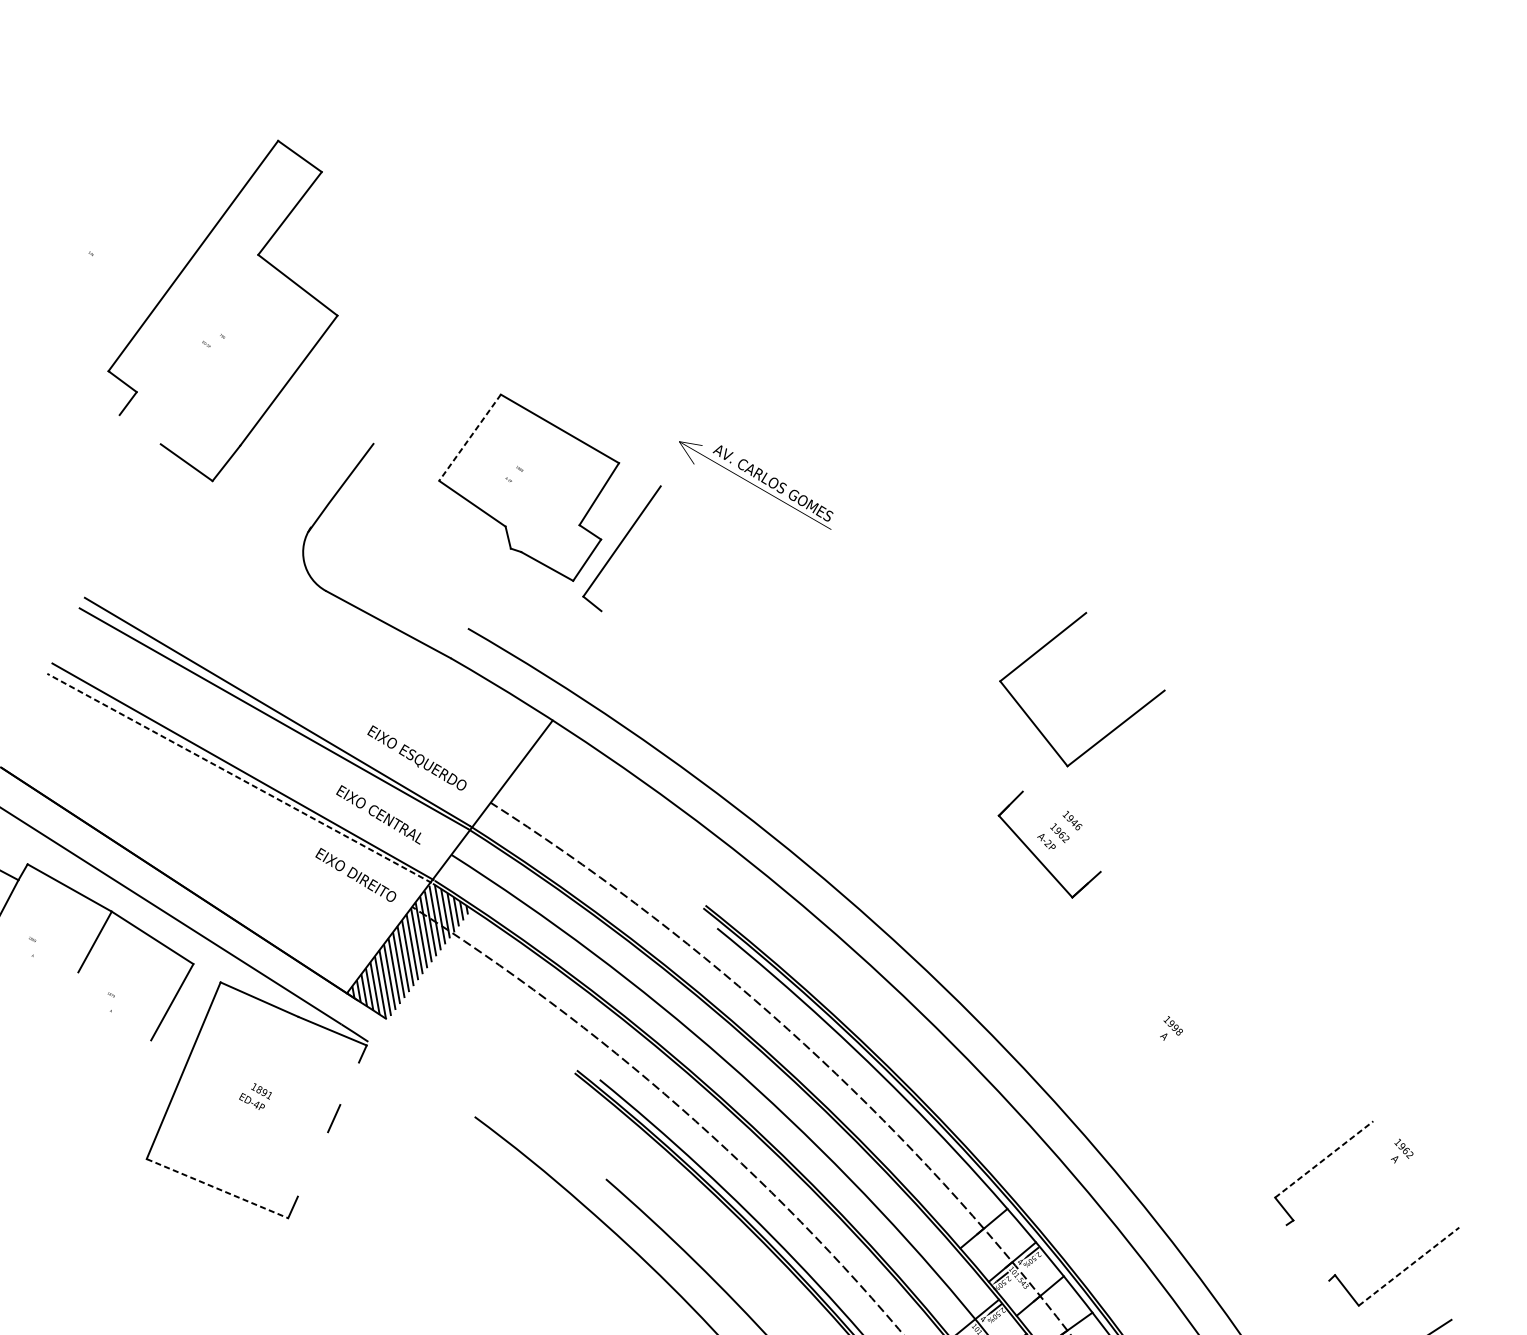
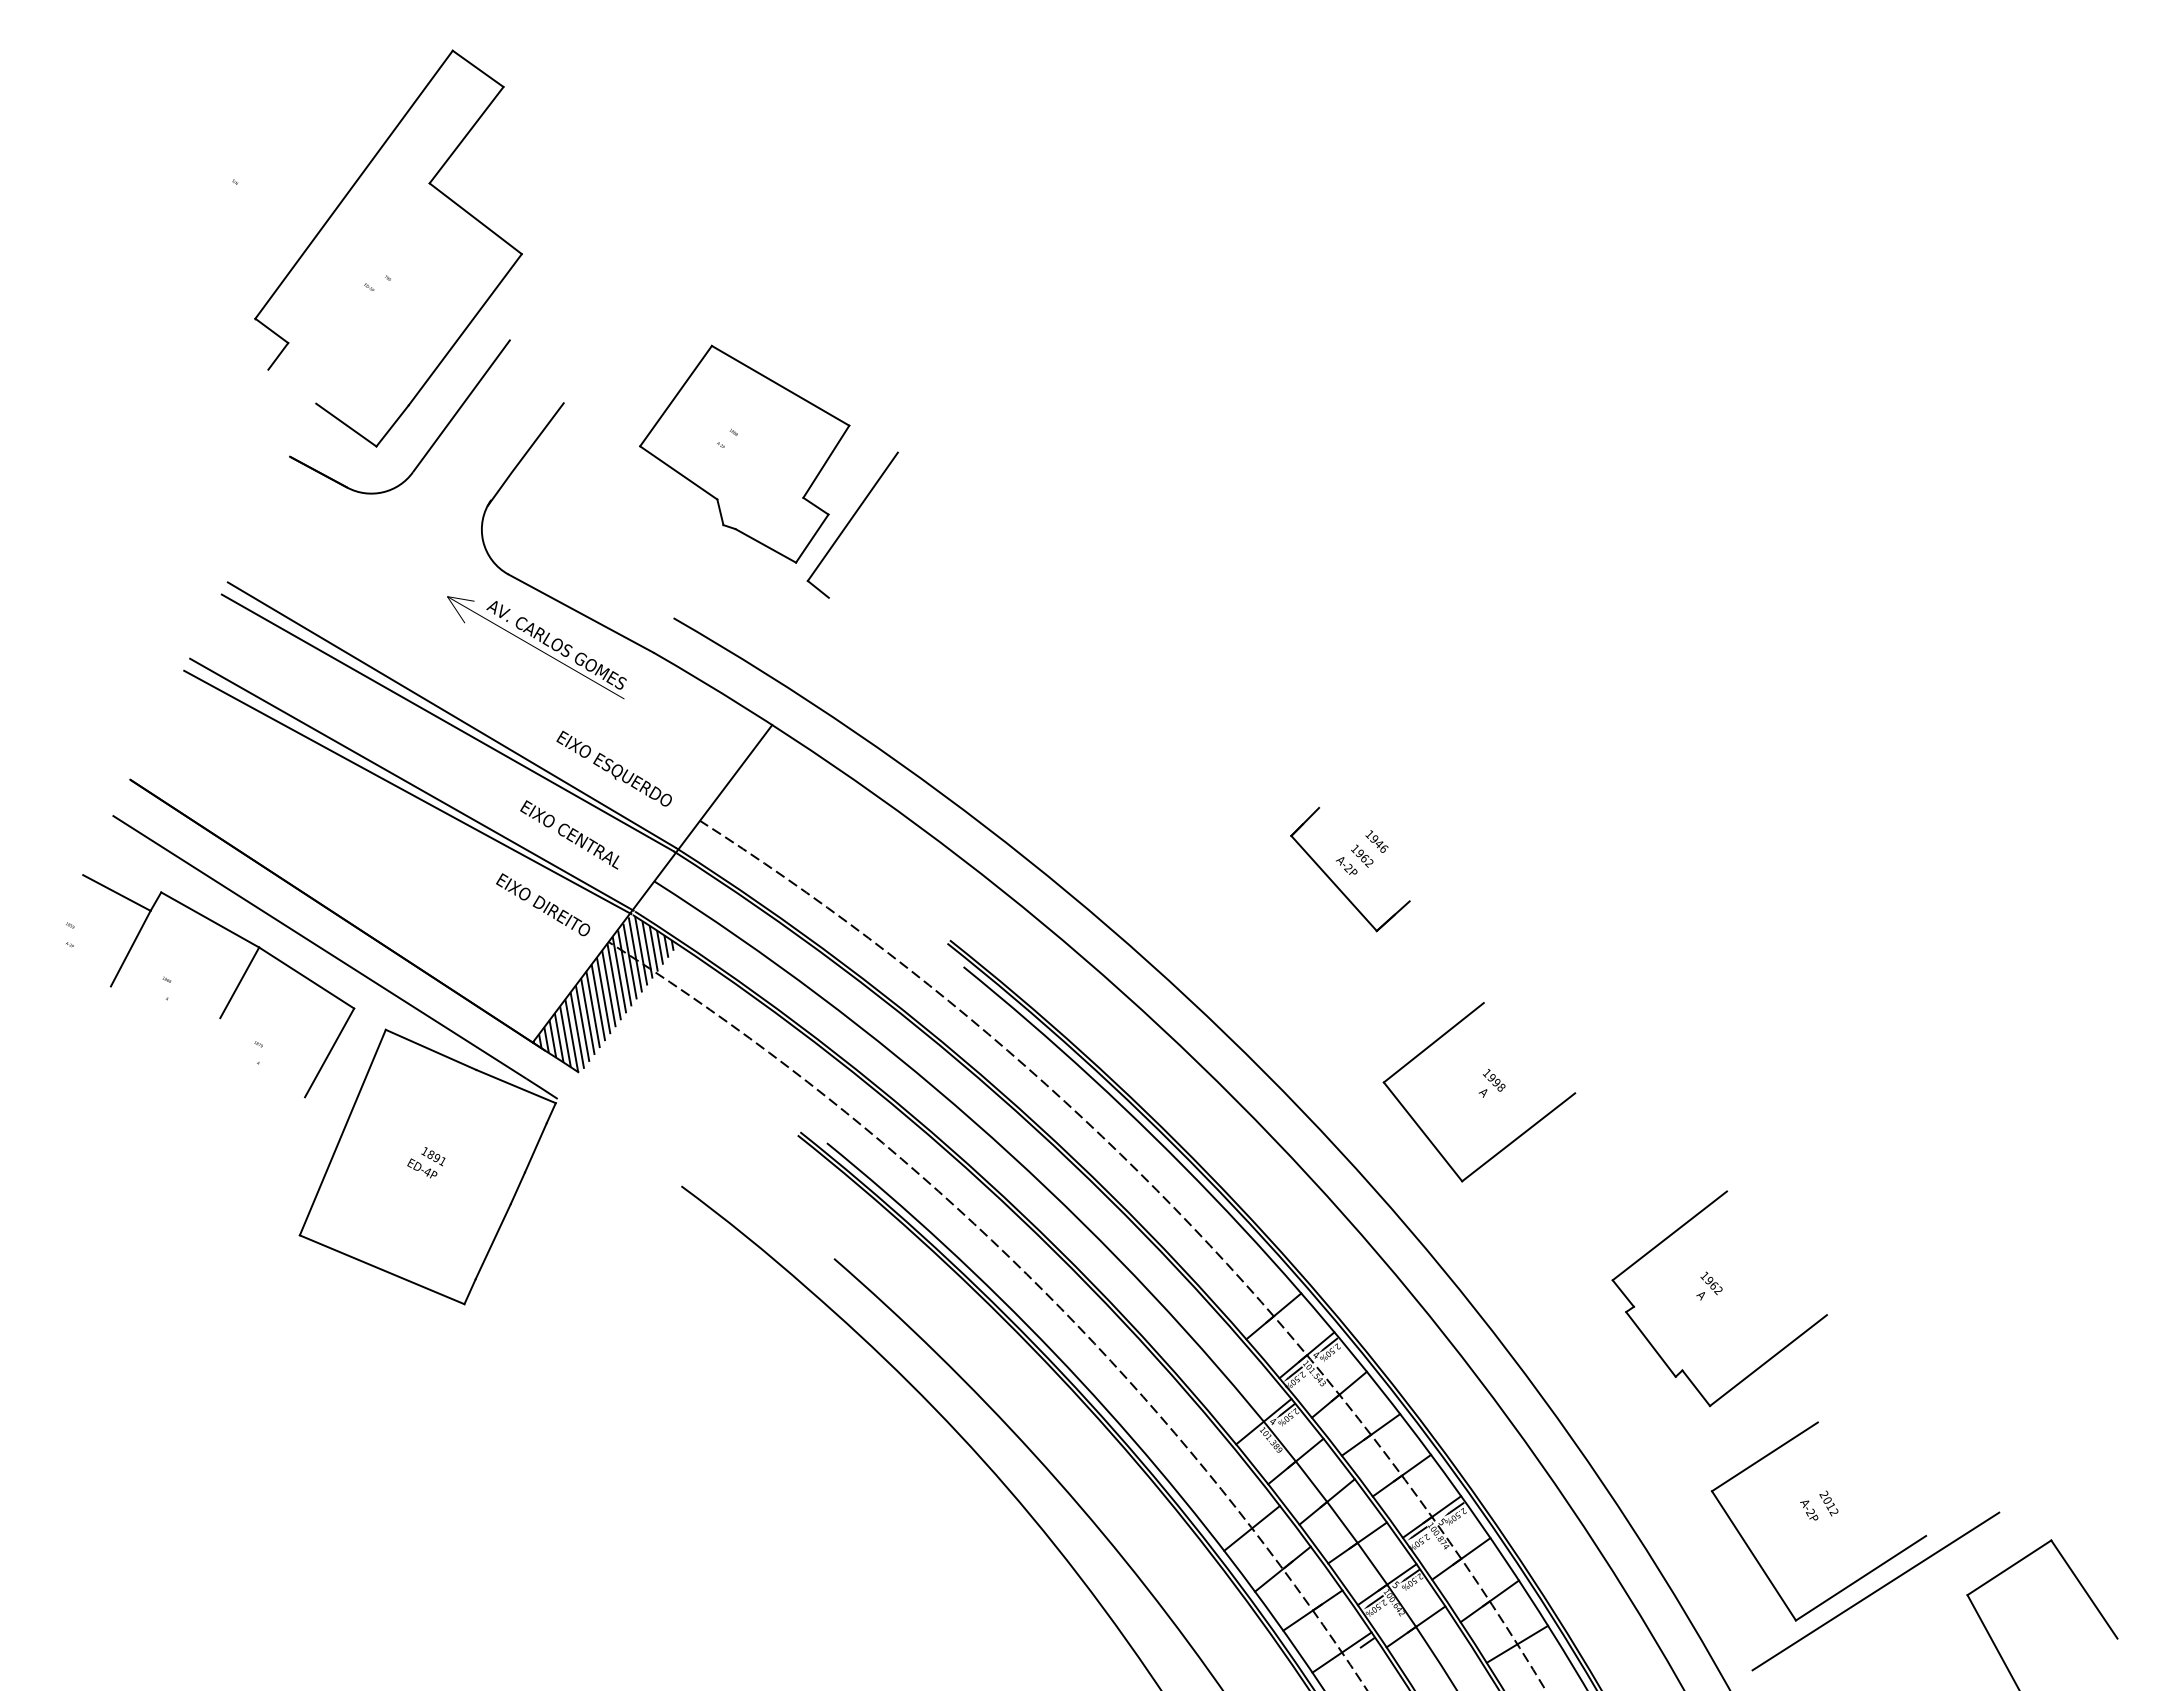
line: (470, 438) -> (676, 396), dashed -> solid
part: (260, 478) -> (432, 443), added
text: (755, 485) -> (536, 647), moved
part: (1110, 731) -> (1512, 1140), moved
line: (239, 778) -> (407, 792), dashed -> solid
line: (349, 1083) -> (535, 1147), added
text: (1402, 1150) -> (1709, 1285), moved
line: (1324, 1159) -> (1670, 1235), dashed -> solid
line: (312, 1164) -> (492, 1241), added
line: (217, 1188) -> (382, 1269), dashed -> solid
line: (1307, 1252) -> (1650, 1344), added
line: (1409, 1266) -> (1768, 1360), dashed -> solid

